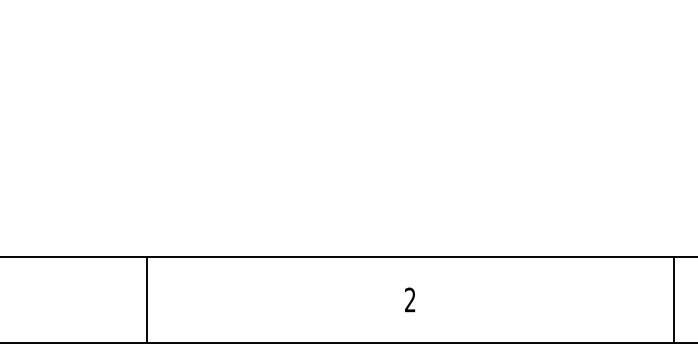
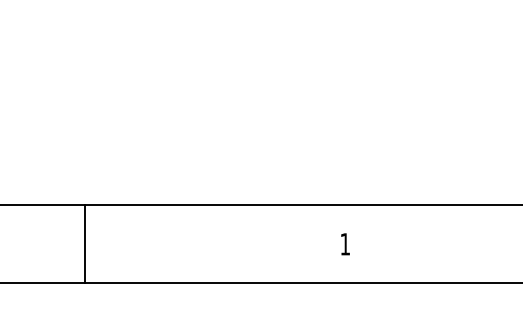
line: (147, 299) -> (85, 243), moved
text: (410, 299) -> (345, 243), 2 -> 1

